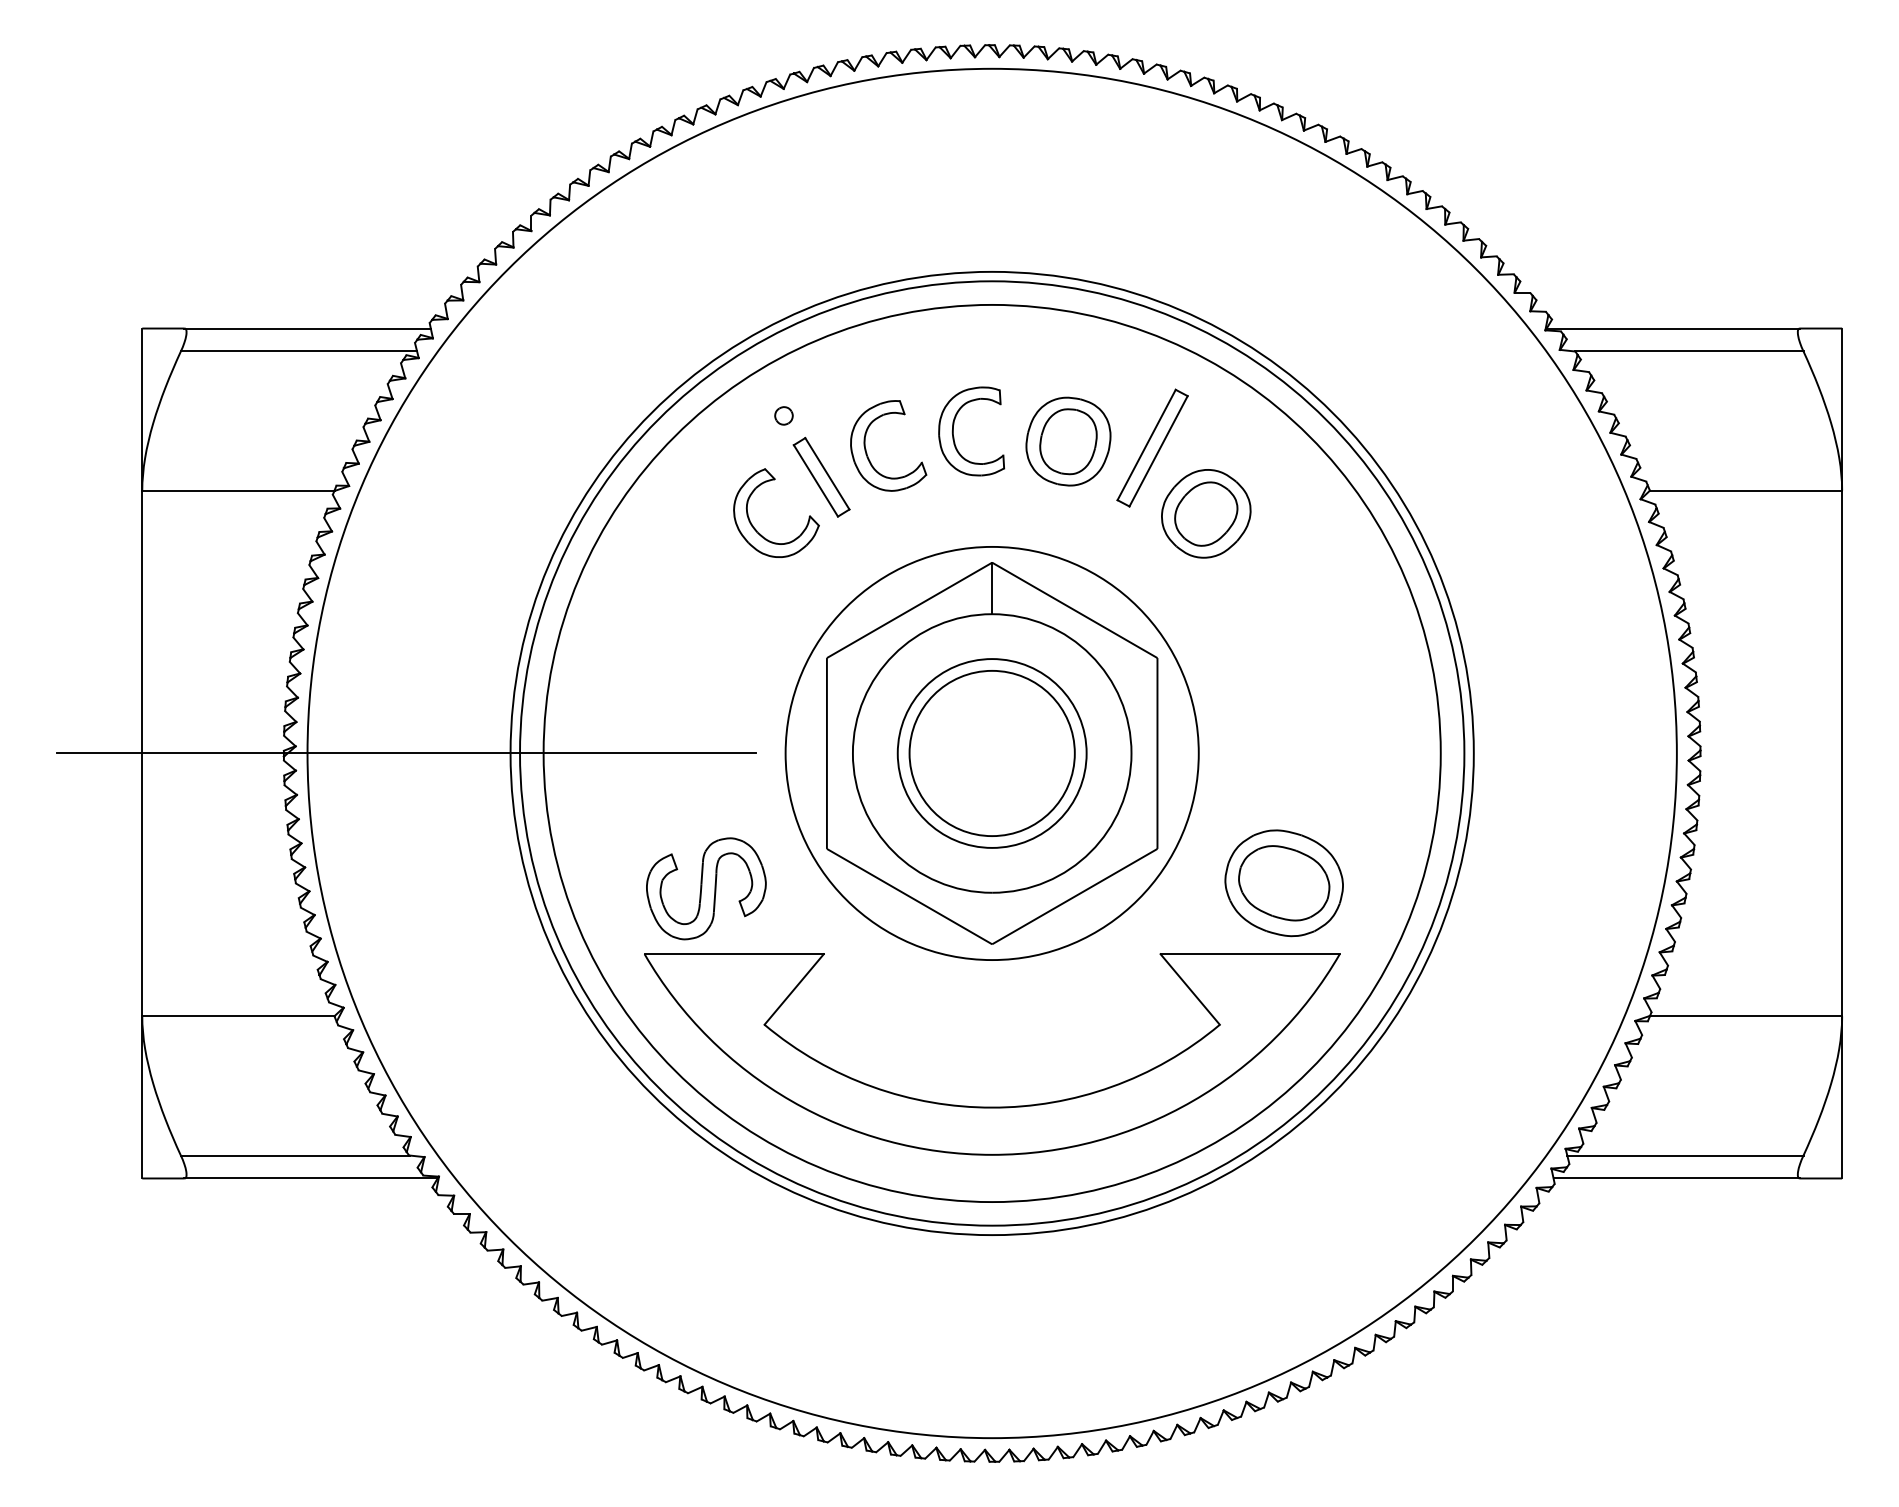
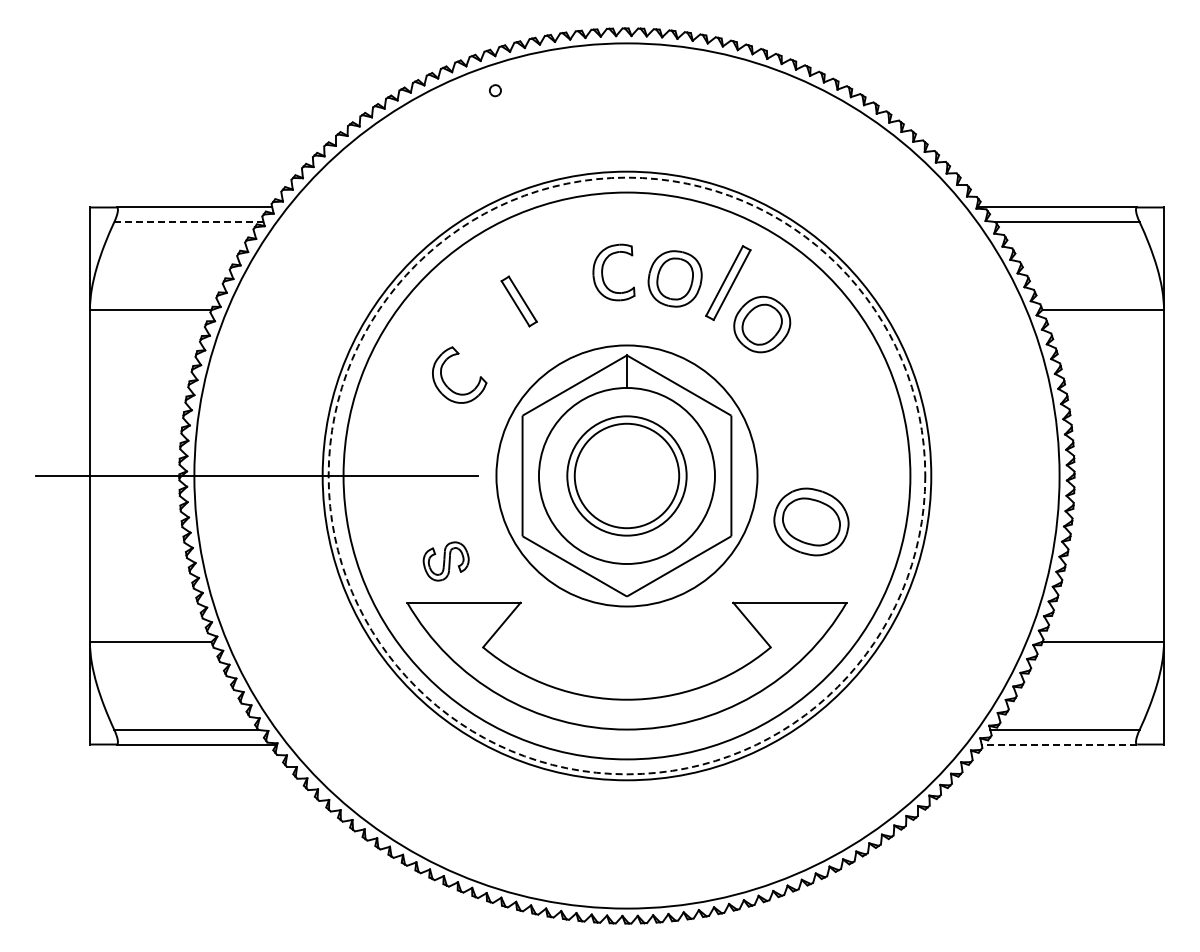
line: (299, 350) -> (189, 221), solid -> dashed
part: (784, 415) -> (495, 90), moved
part: (867, 451) -> (548, 285), removed
part: (754, 524) -> (445, 382), moved
circle: (991, 752) -> (626, 475), solid -> dashed
part: (1284, 882) -> (811, 521), moved
part: (704, 888) -> (445, 561), size x0.6
line: (1676, 1178) -> (1059, 744), solid -> dashed

